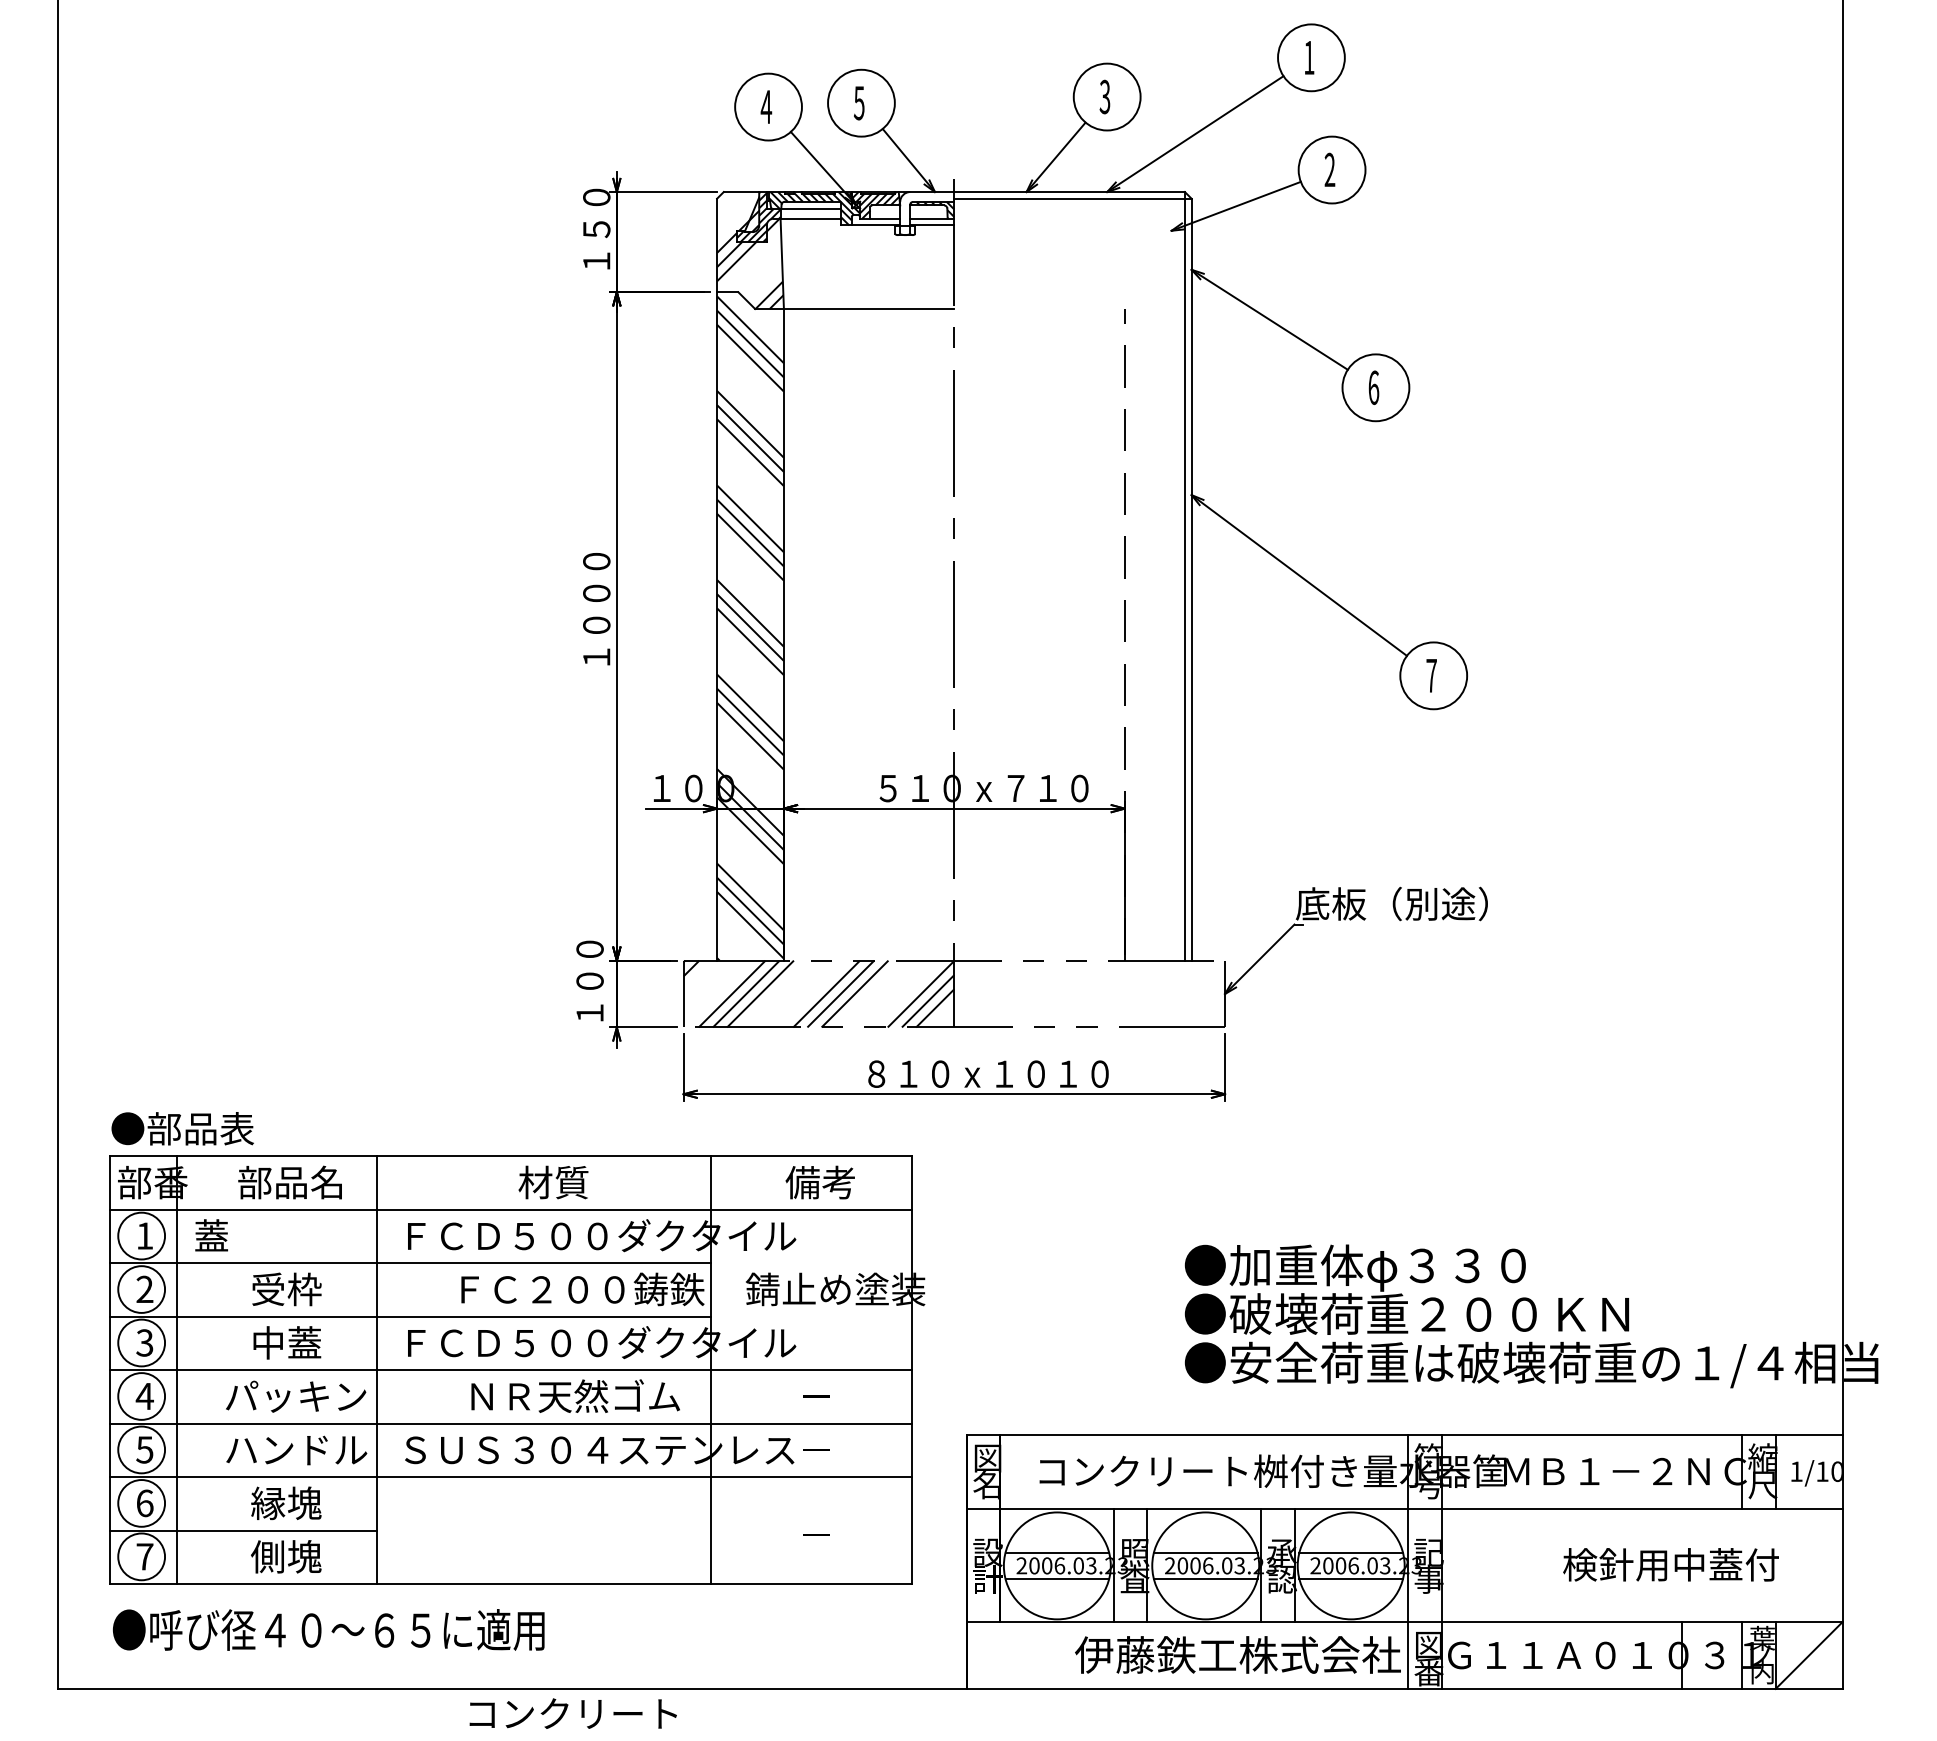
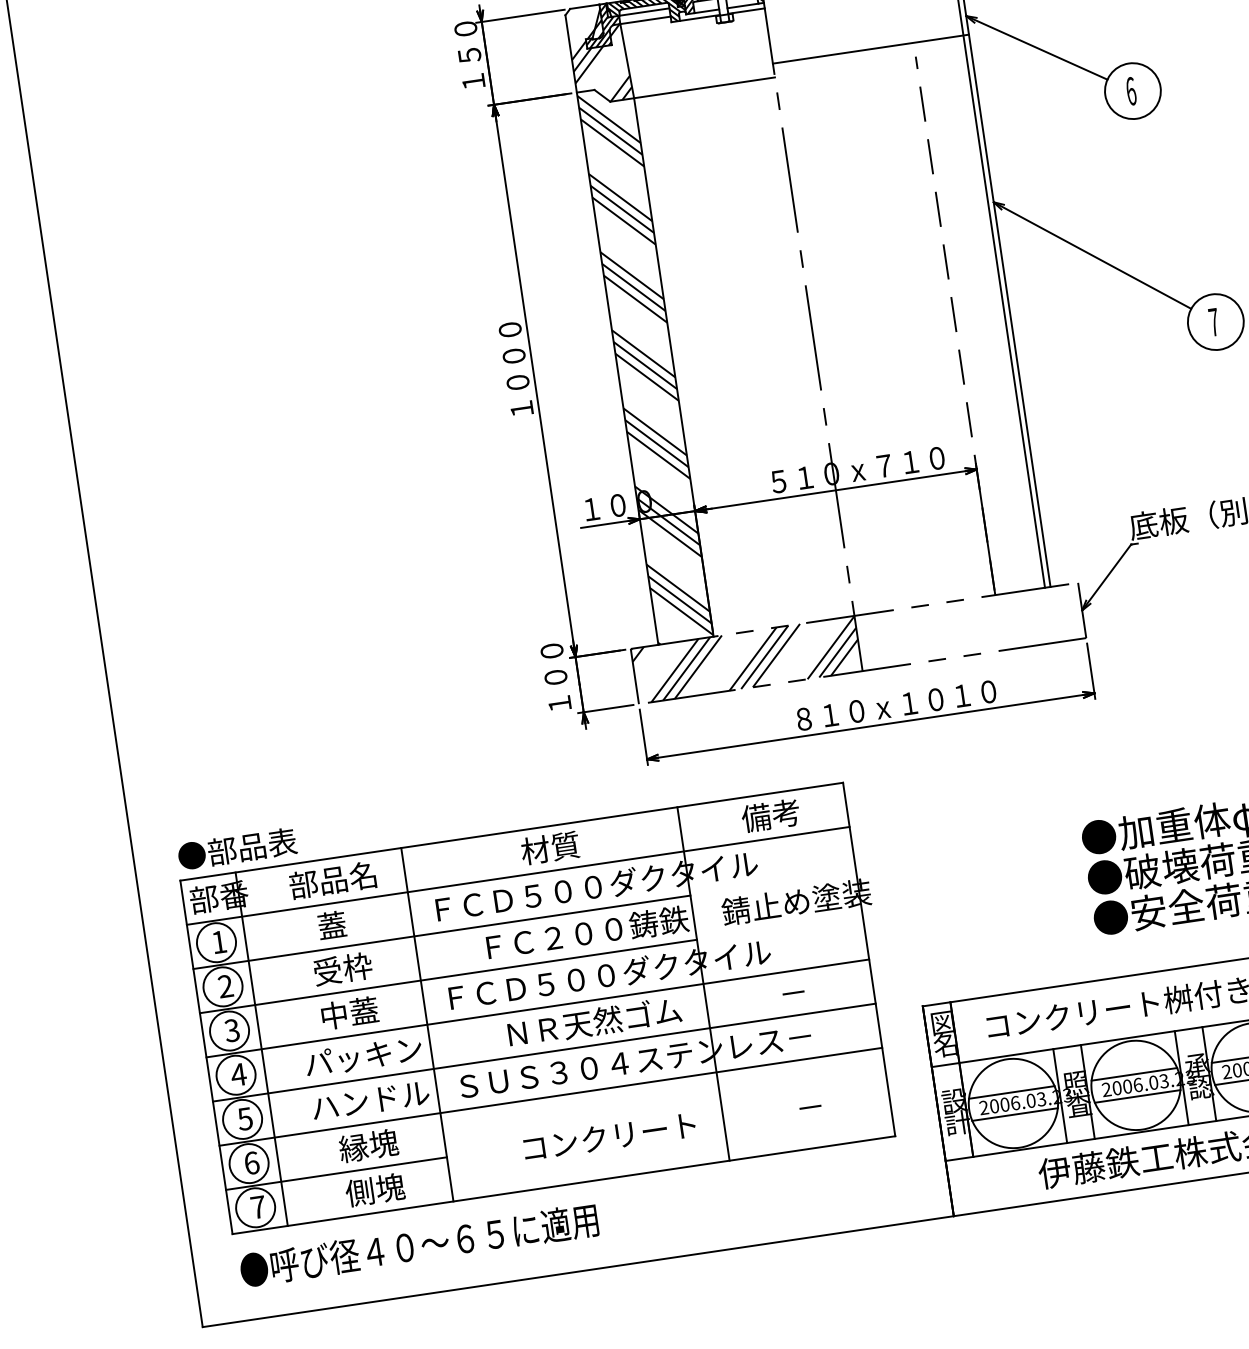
line: (1072, 292) -> (870, 49), added
text: (211, 1235) -> (332, 925), moved
text: (572, 1713) -> (608, 1136), moved

